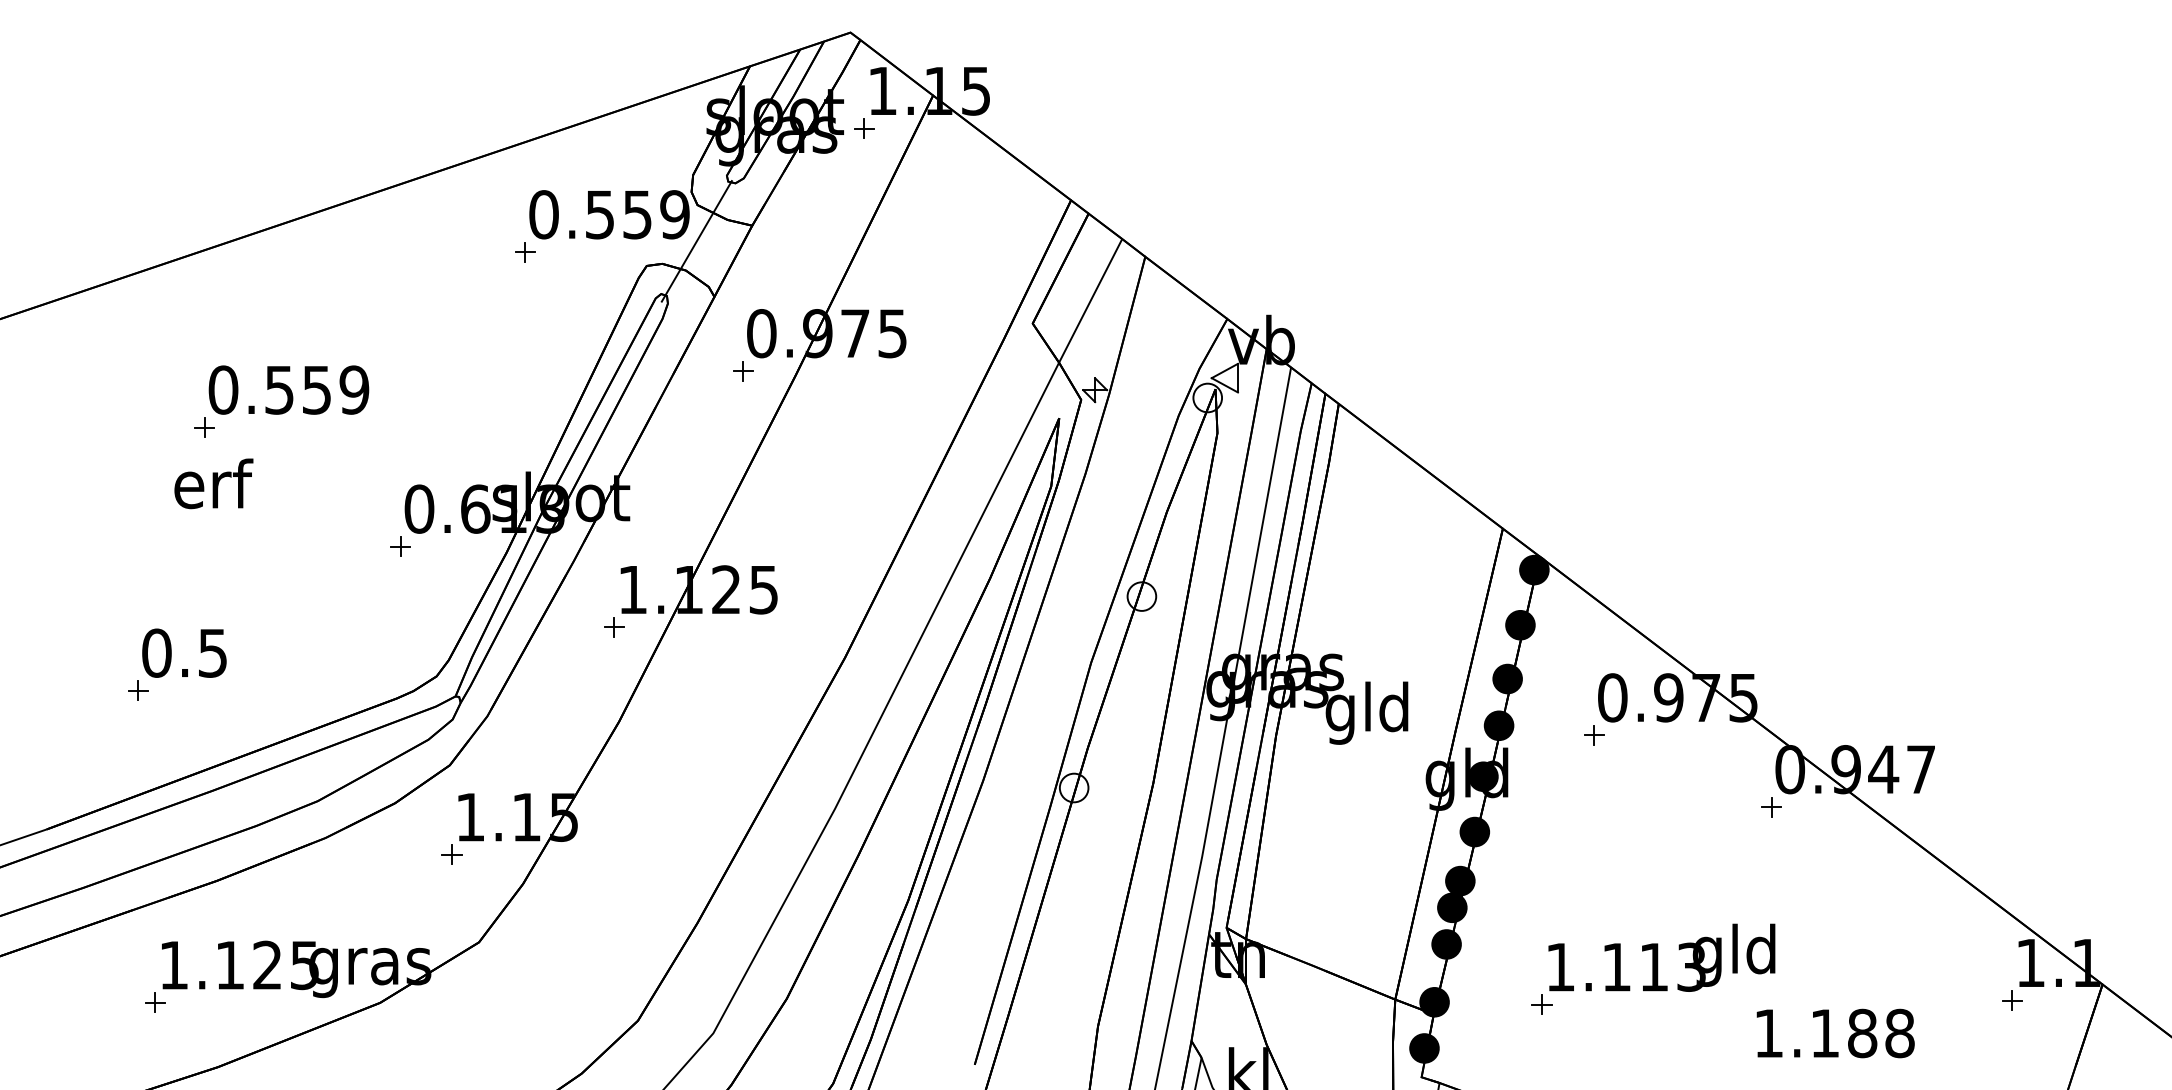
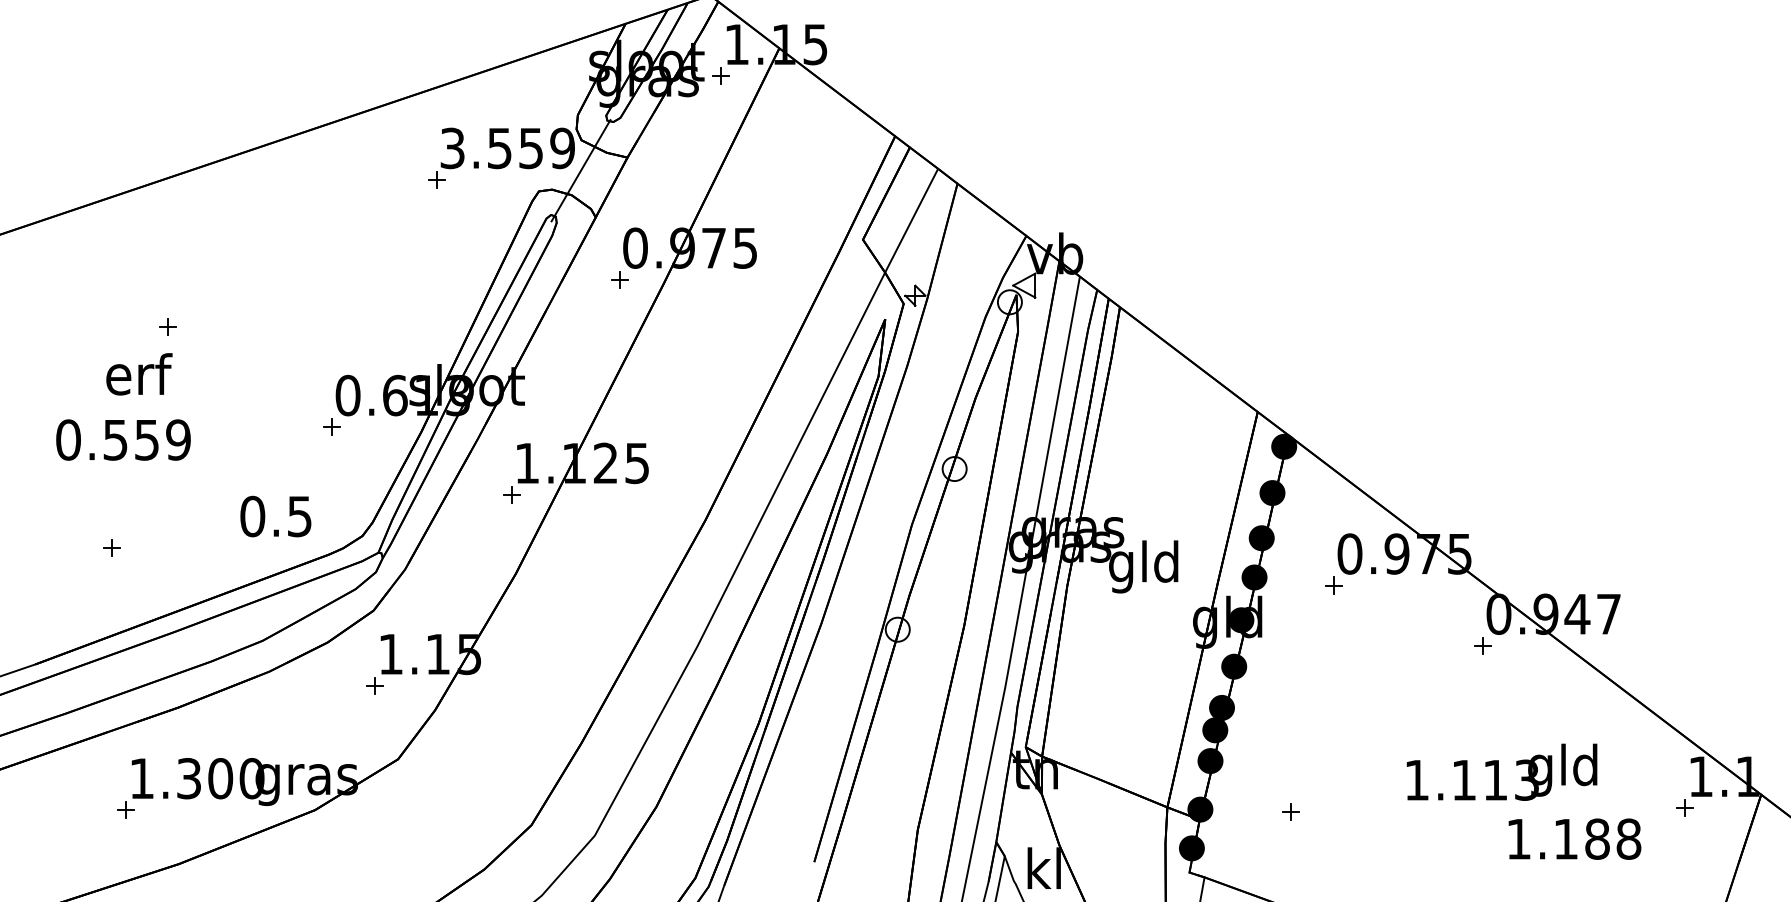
text: (543, 214) -> (452, 148), 0.559 -> 3.559
text: (288, 389) -> (123, 439), moved
text: (213, 483) -> (139, 374), moved
text: (184, 652) -> (275, 515), moved
text: (1661, 957) -> (1501, 772), moved
text: (267, 965) -> (220, 778), 1.125 -> 1.300
text: (1835, 1033) -> (1574, 839), moved

